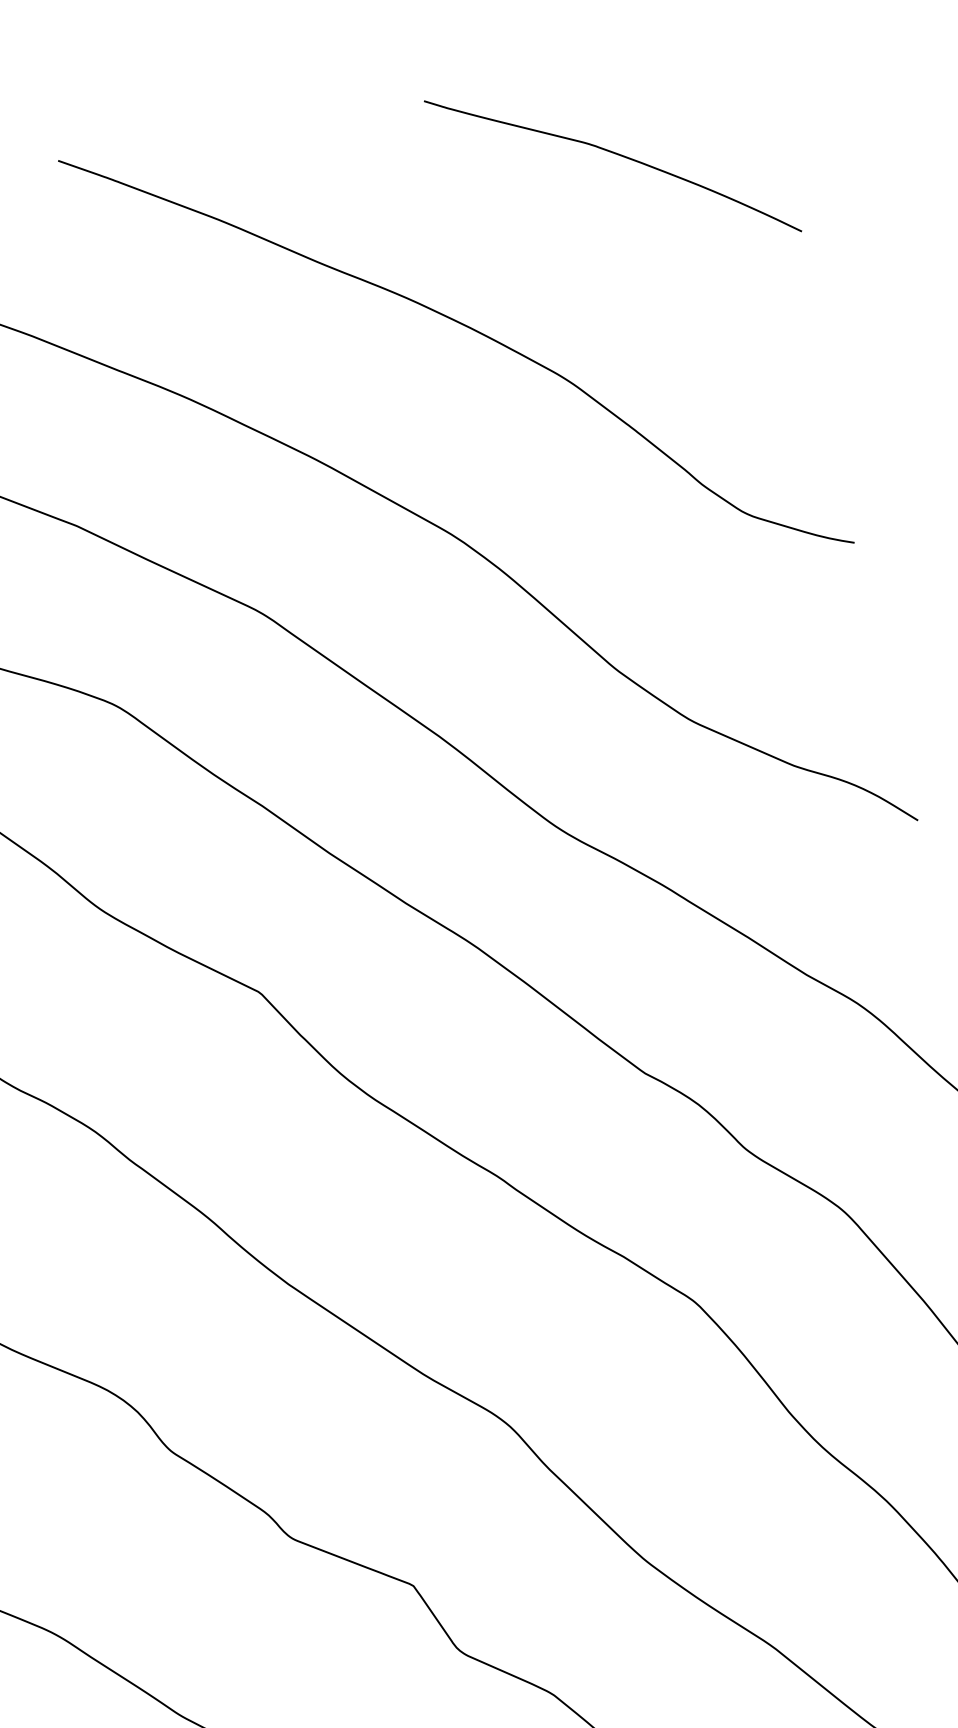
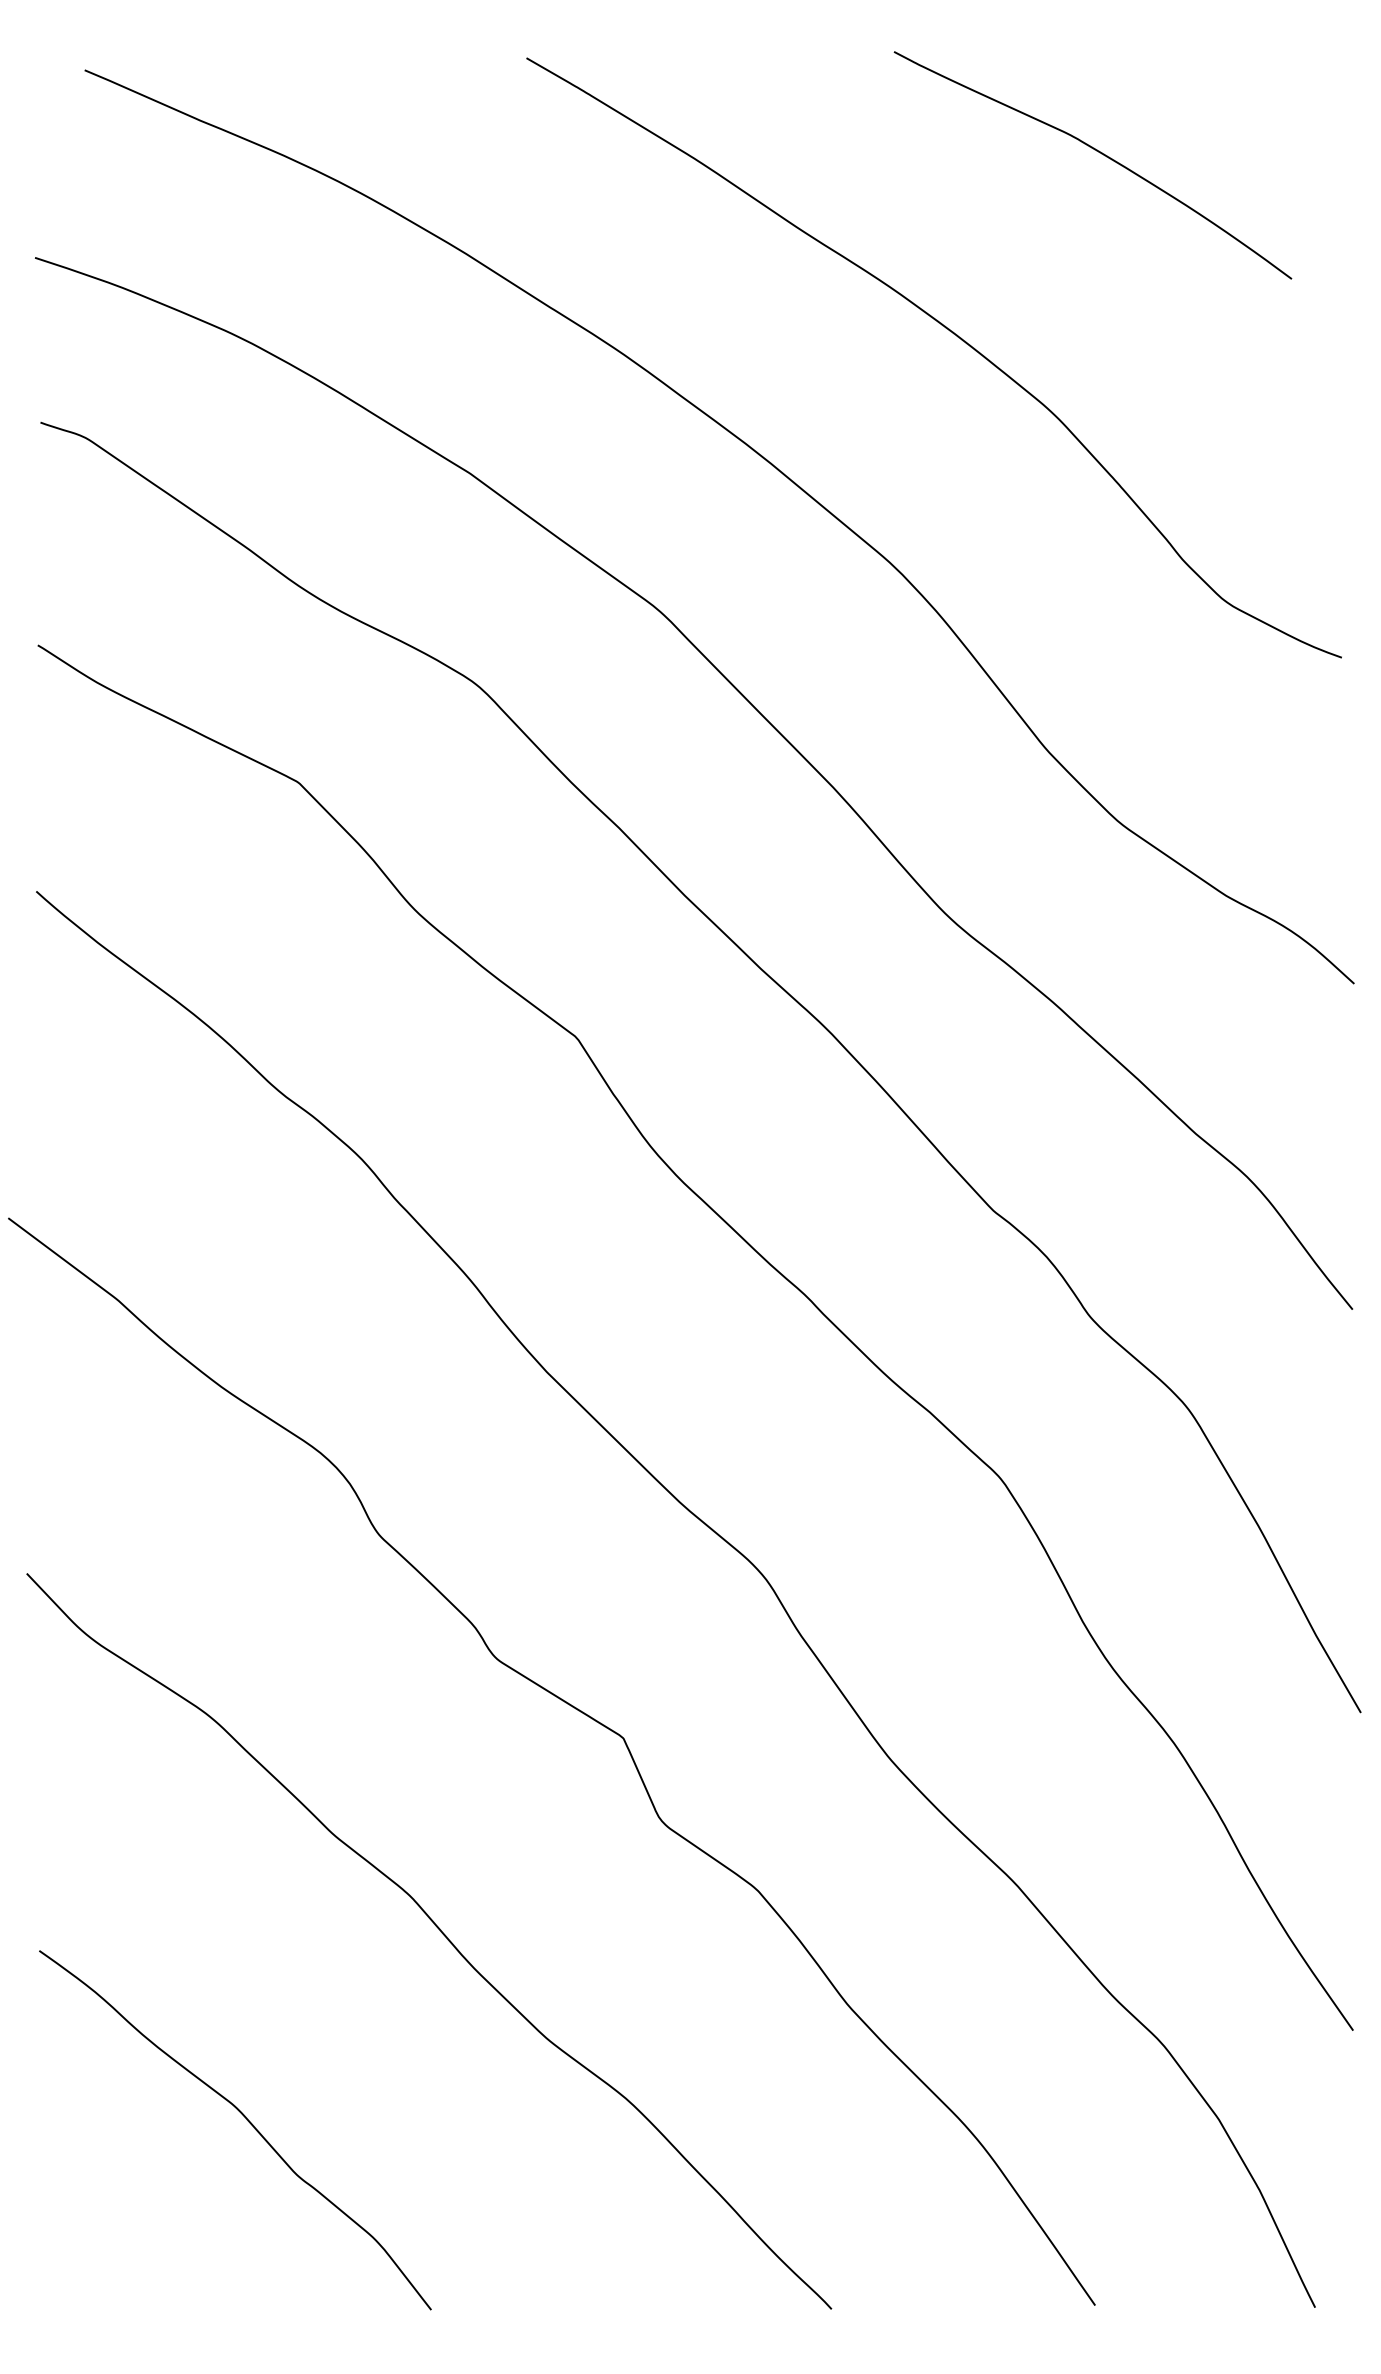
curve: (618, 155) -> (1101, 154), moved

